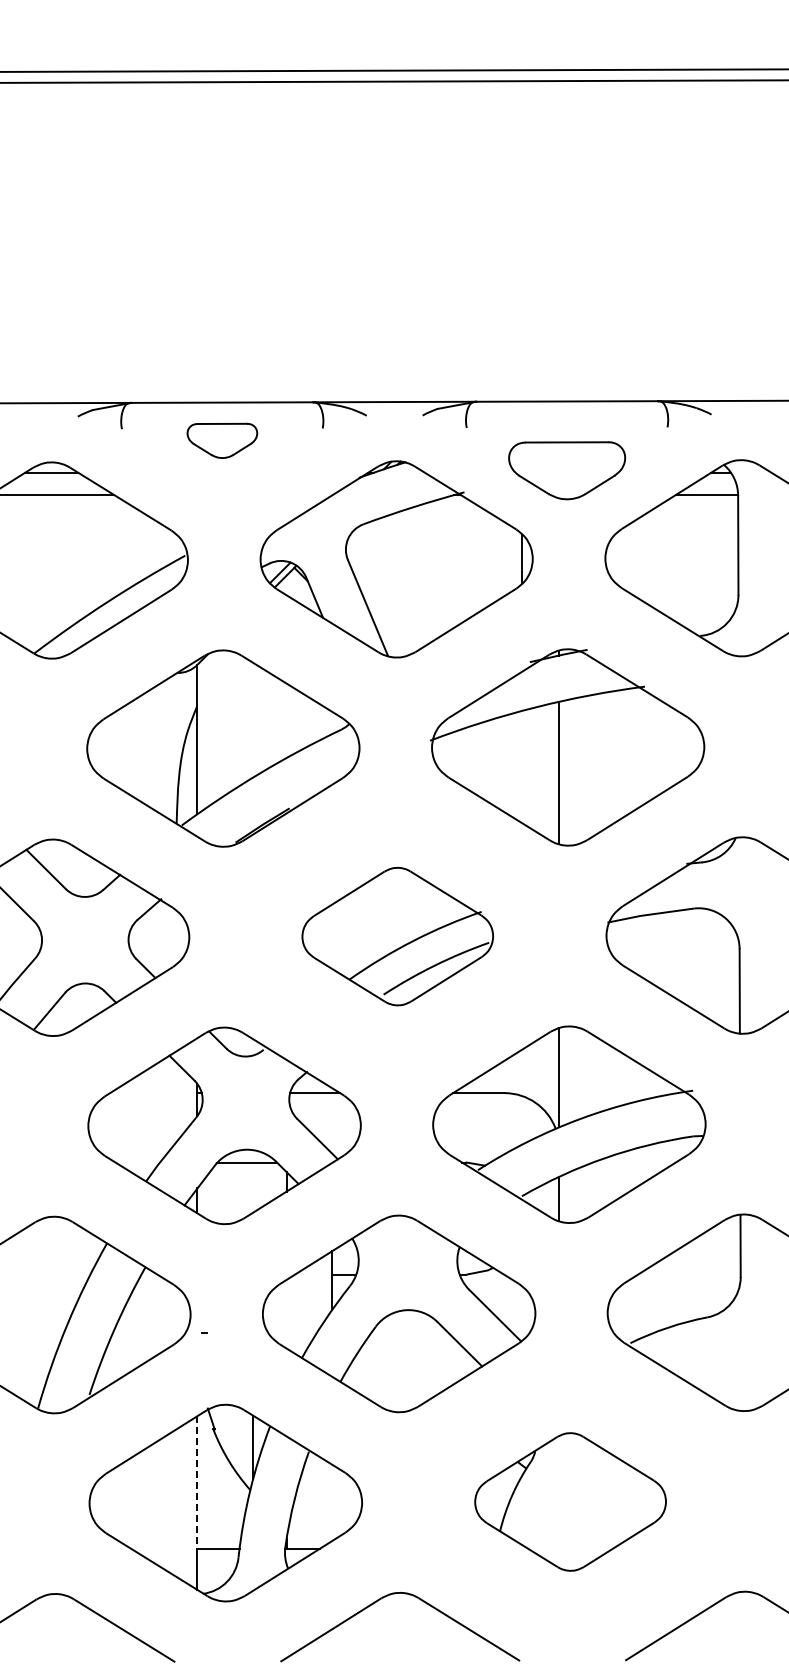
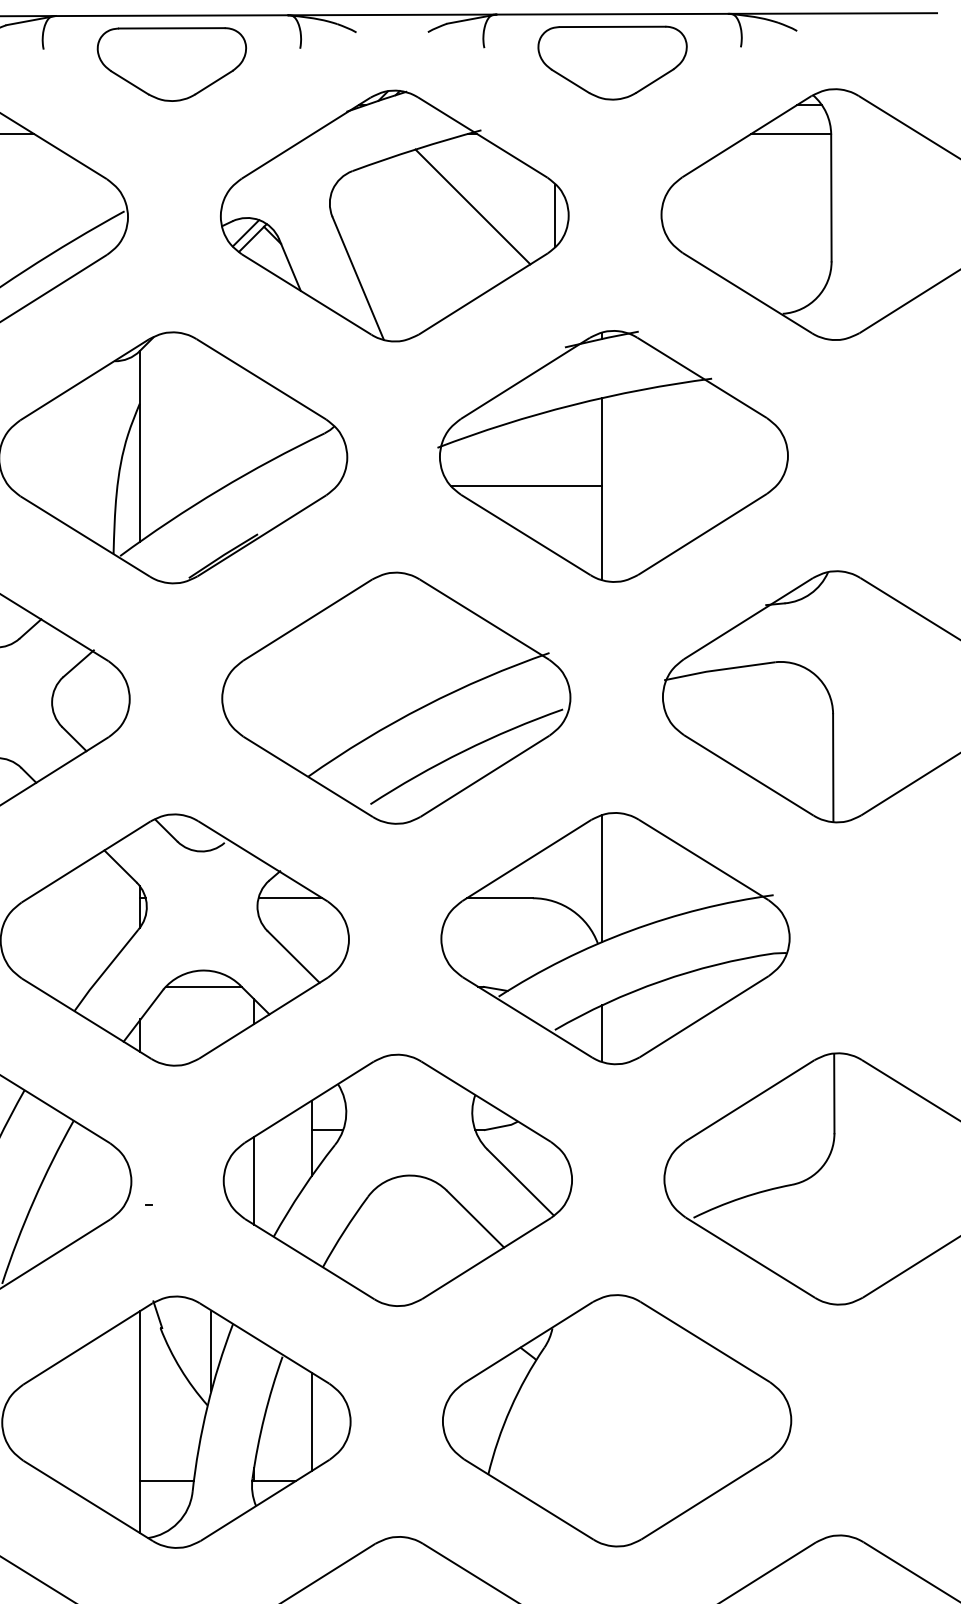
part: (222, 440) -> (172, 64), size x1.67
part: (567, 470) -> (613, 62), moved
line: (457, 552) -> (472, 207), added
line: (499, 770) -> (526, 485), added
part: (397, 936) -> (395, 698), size x1.43
line: (286, 1313) -> (253, 1179), added
line: (197, 1483) -> (140, 1397), dashed -> solid
part: (570, 1501) -> (616, 1420), size x1.43
line: (331, 1502) -> (311, 1421), added

